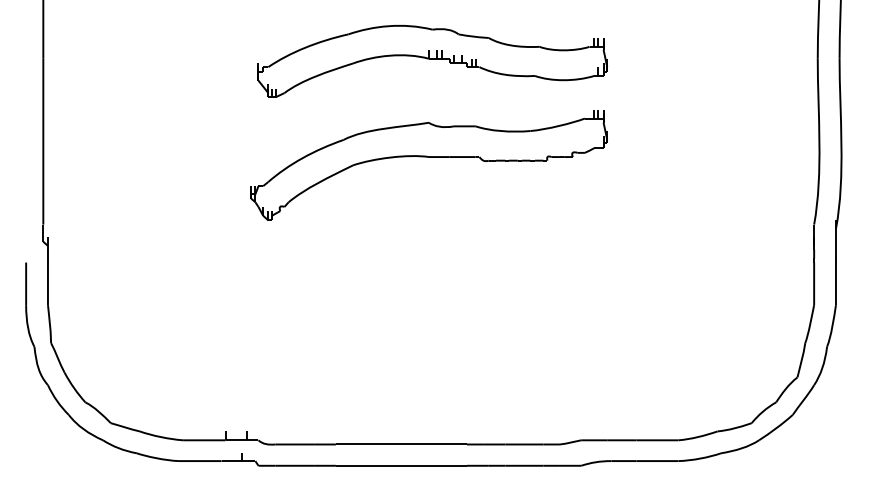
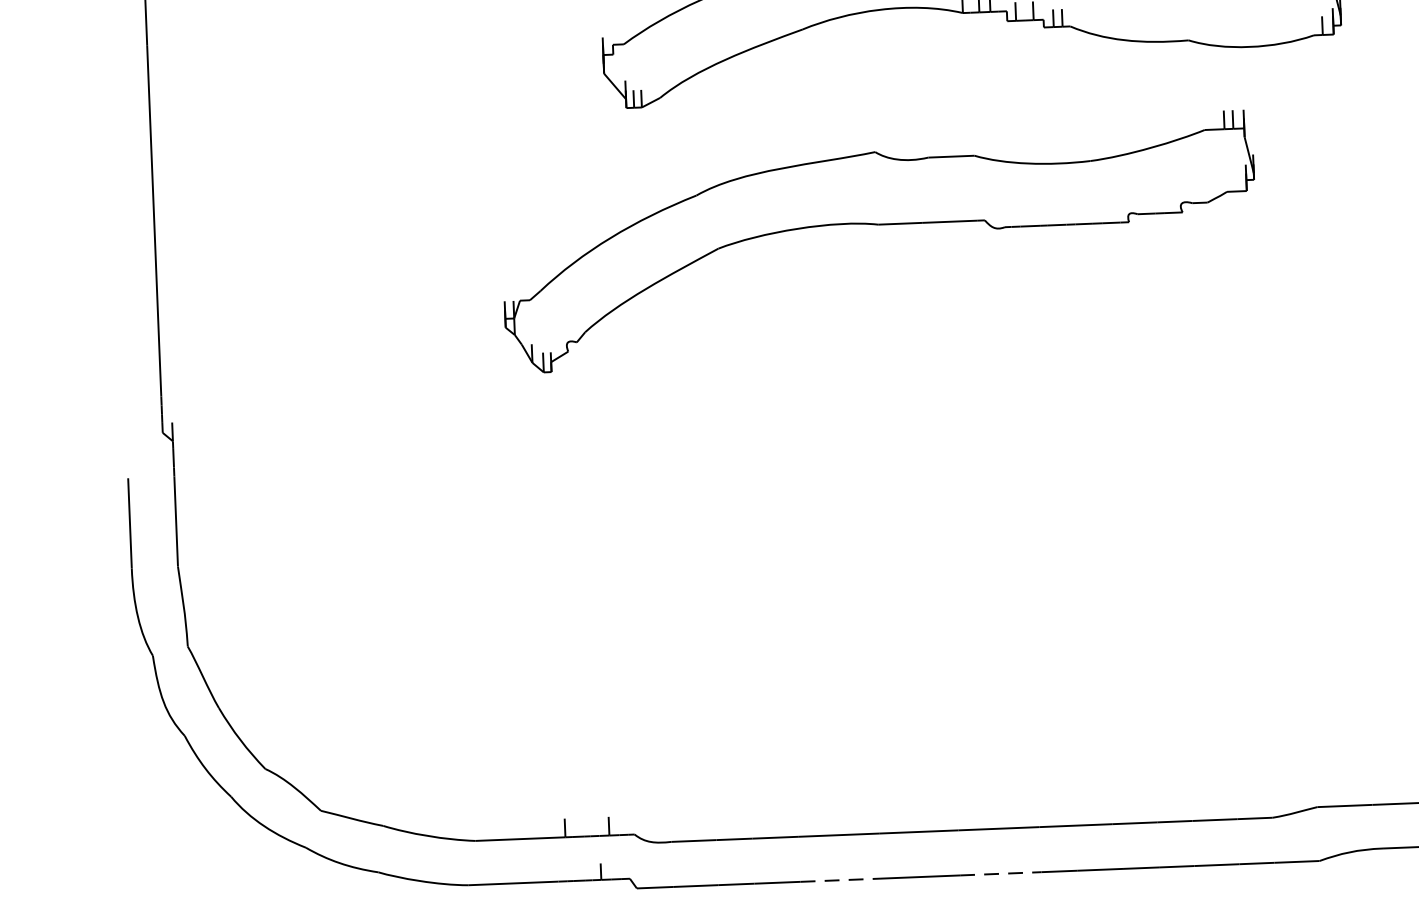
part: (428, 157) -> (877, 225), moved
line: (354, 465) -> (839, 879), solid -> dashed
line: (431, 465) -> (1002, 873), solid -> dashed

